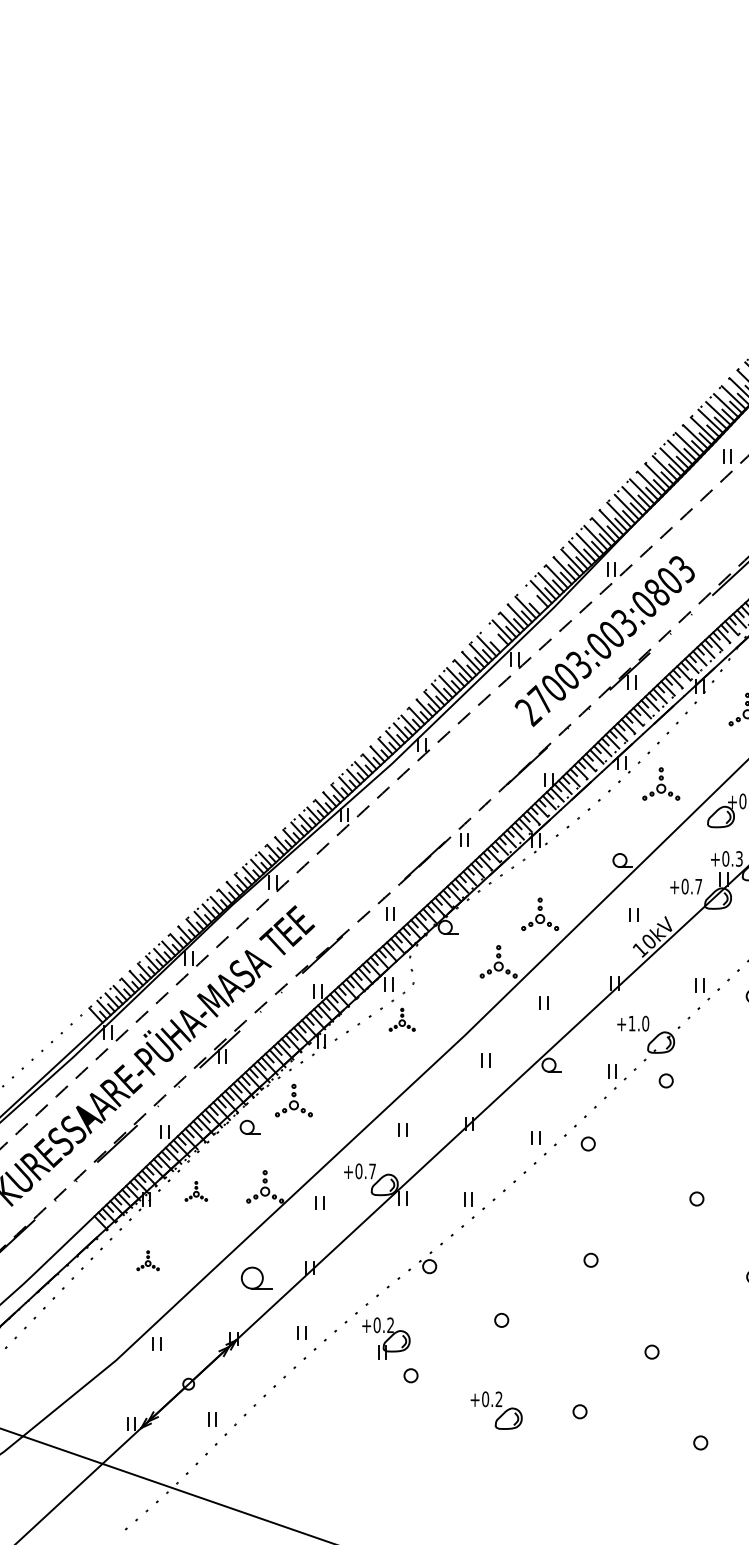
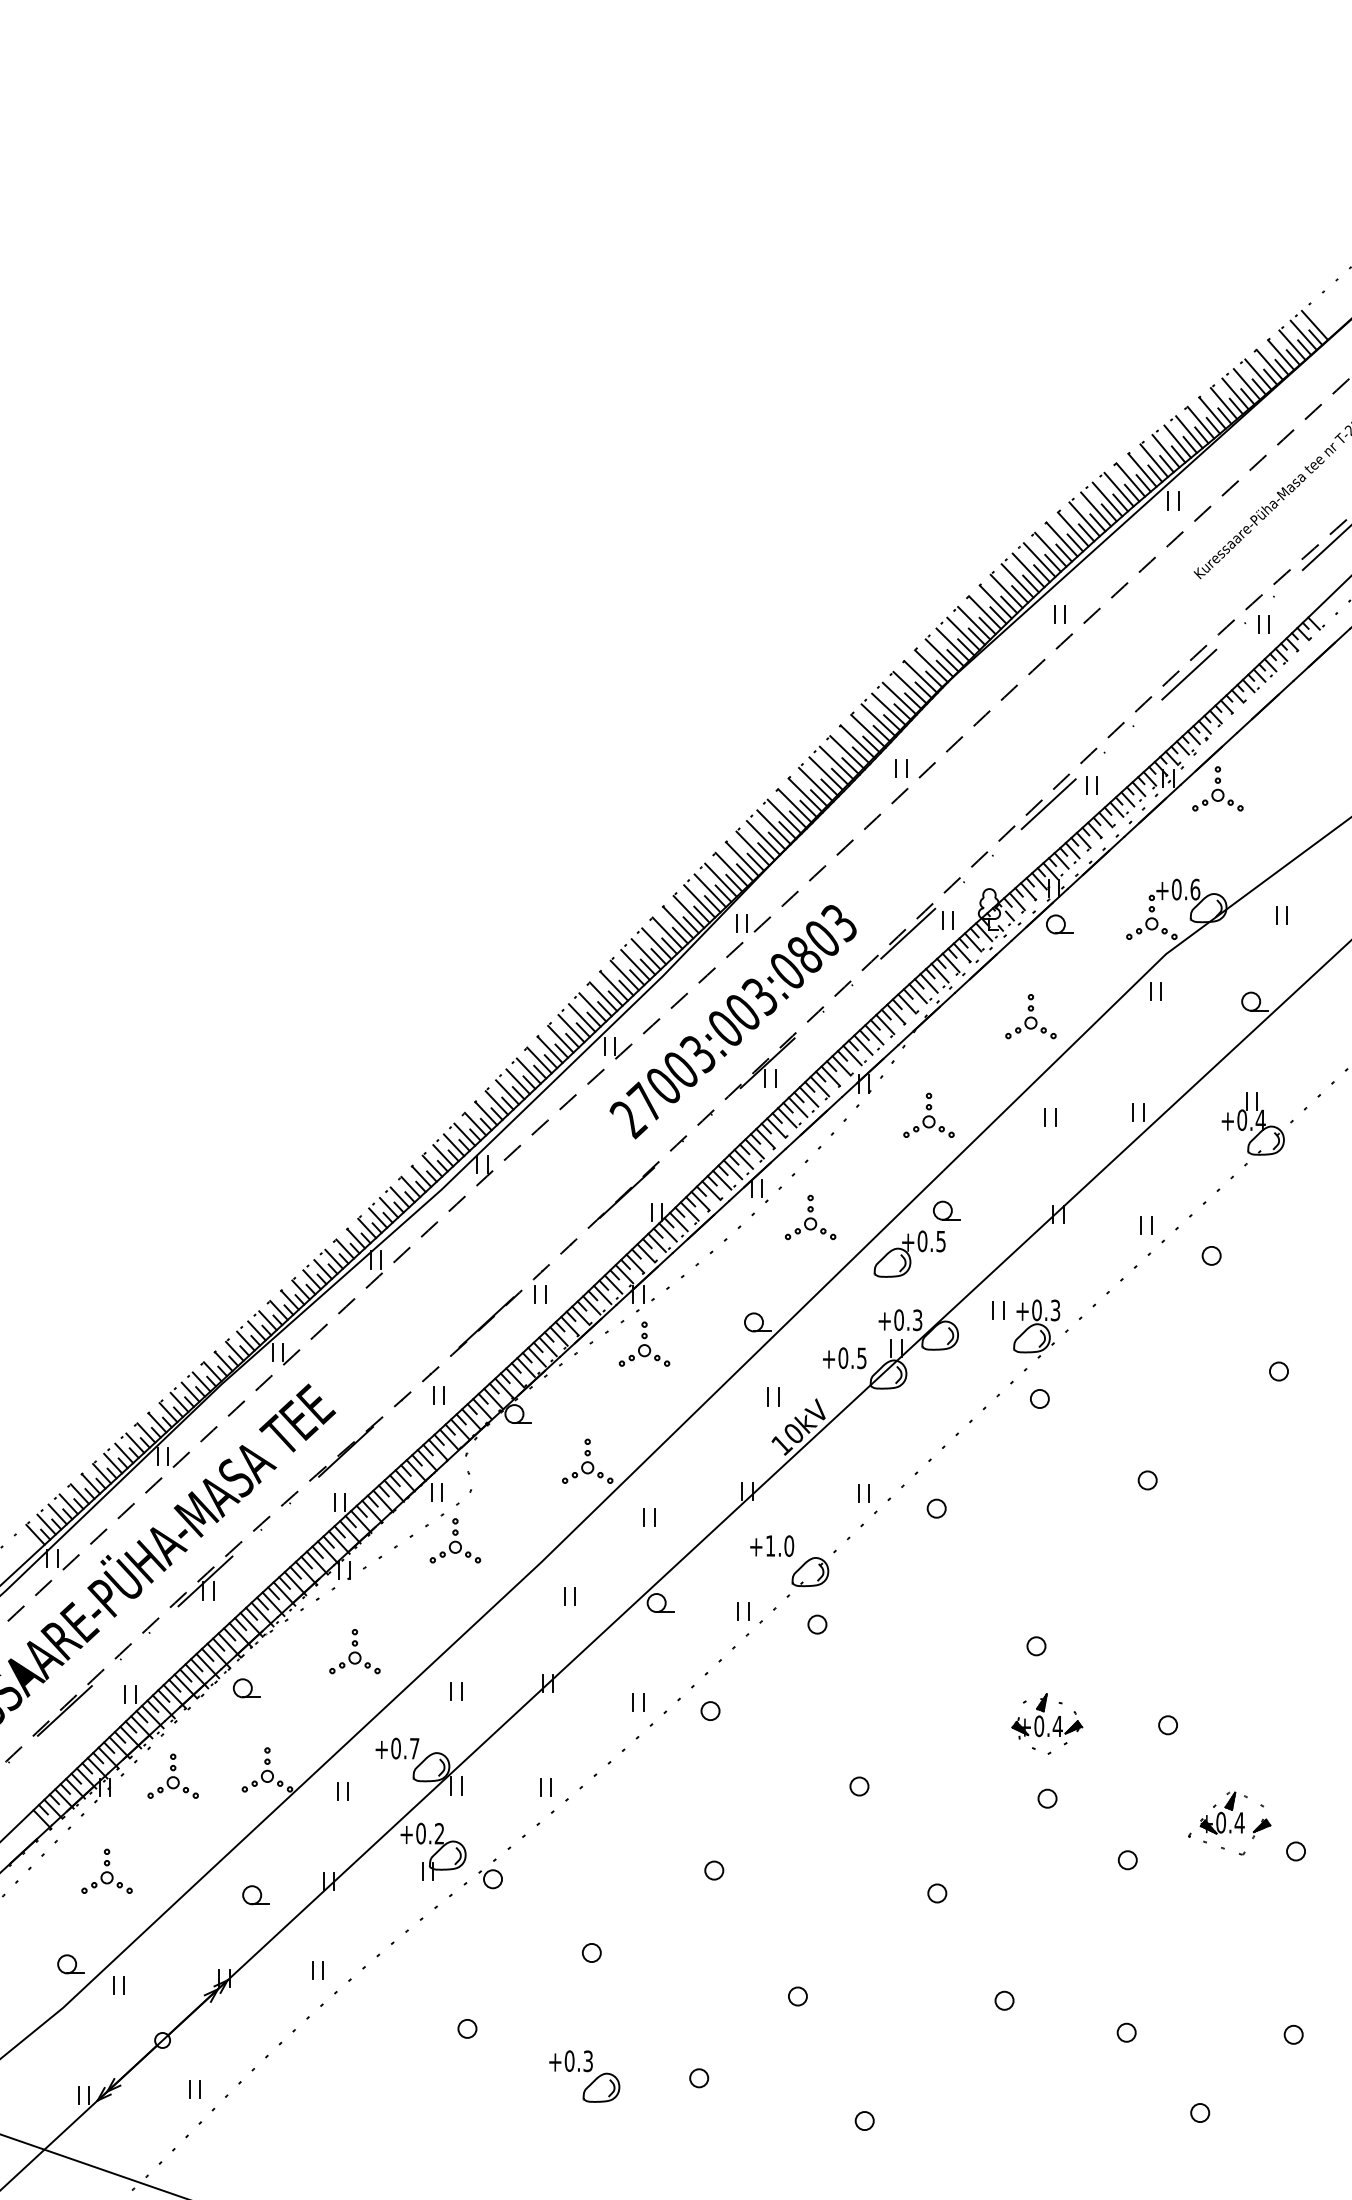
line: (533, 599) -> (635, 964), added
line: (494, 638) -> (581, 1017), added
text: (698, 886) -> (861, 1358), +0.7 -> +0.5
part: (540, 913) -> (644, 1343), moved
part: (402, 1019) -> (455, 1540), size x1.43
part: (293, 1100) -> (354, 1651), moved
part: (195, 1190) -> (172, 1775), size x1.67
part: (147, 1260) -> (106, 1870), size x1.67
part: (256, 1278) -> (255, 1895), size x0.62
part: (121, 1328) -> (70, 1964), added
part: (386, 1338) -> (433, 1851), moved
text: (498, 1399) -> (587, 2061), +0.2 -> +0.3

